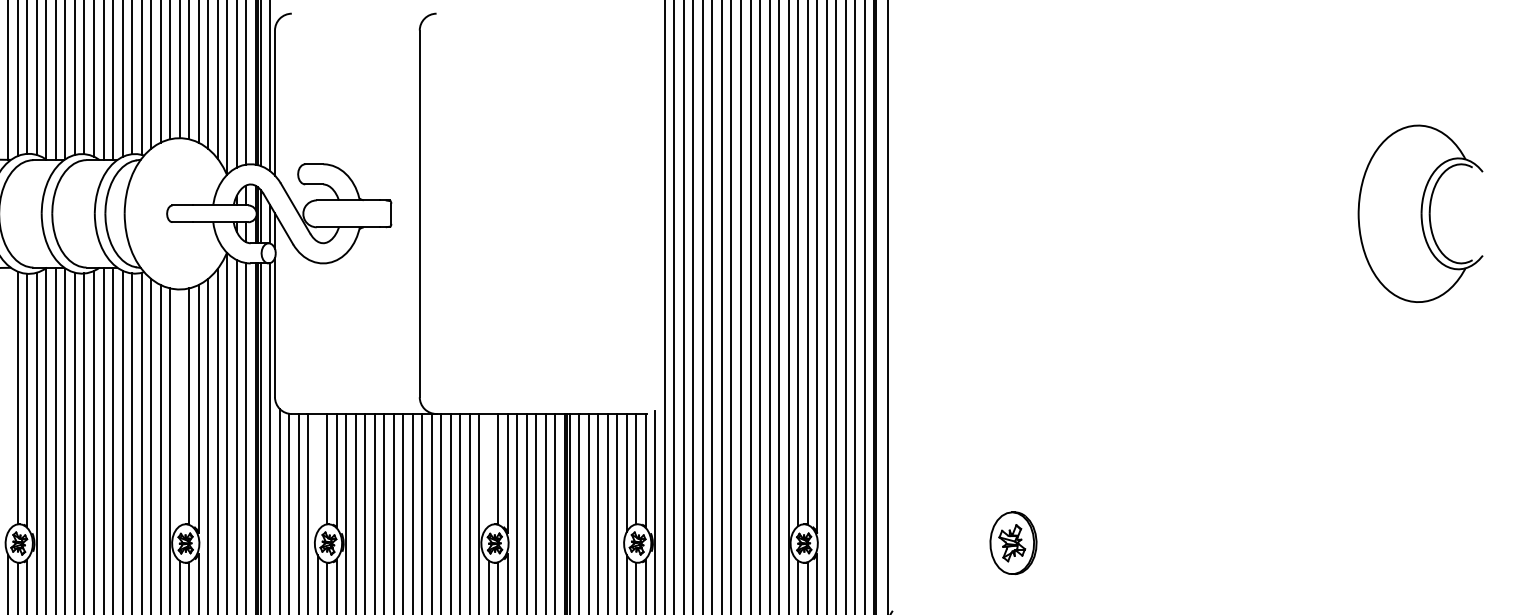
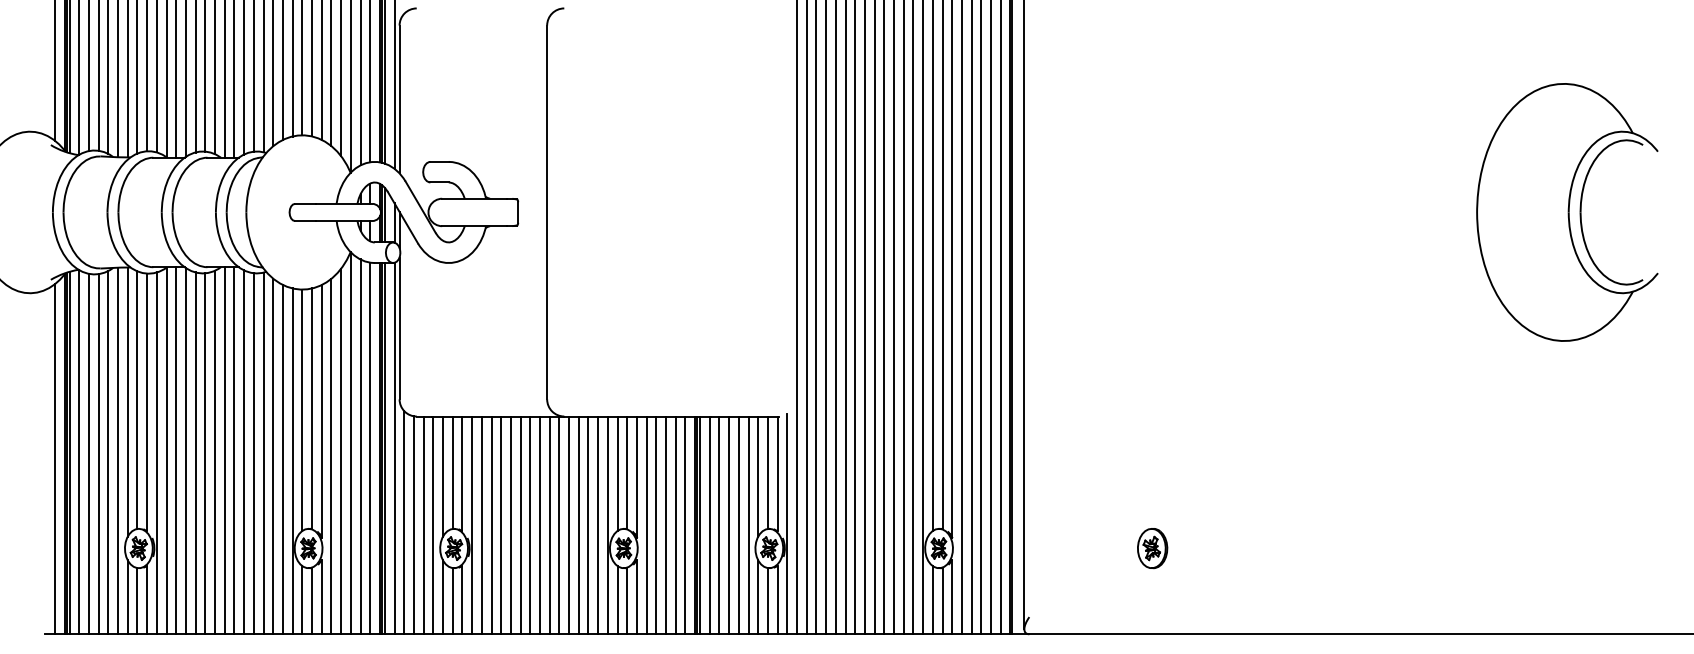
part: (1420, 213) -> (1567, 212), size x1.43
line: (8, 399) -> (127, 401), added
line: (179, 407) -> (302, 409), added
line: (488, 469) -> (617, 473), added
line: (318, 472) -> (443, 476), added
part: (1013, 543) -> (1152, 548), size x0.62

